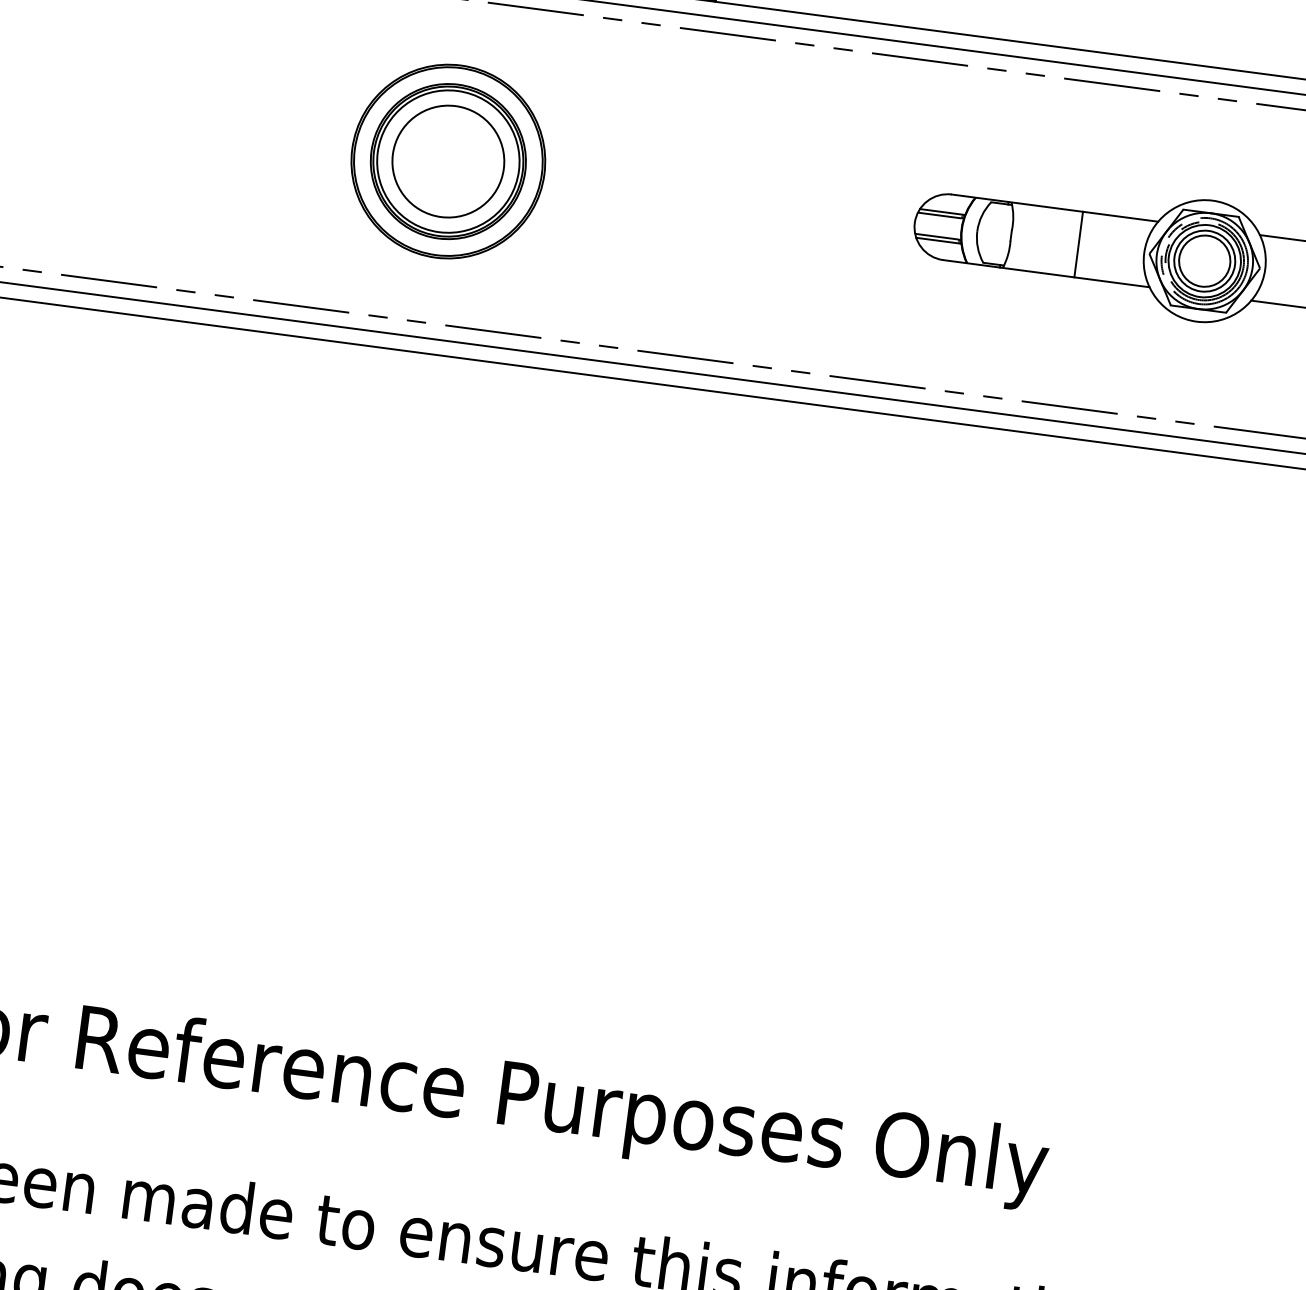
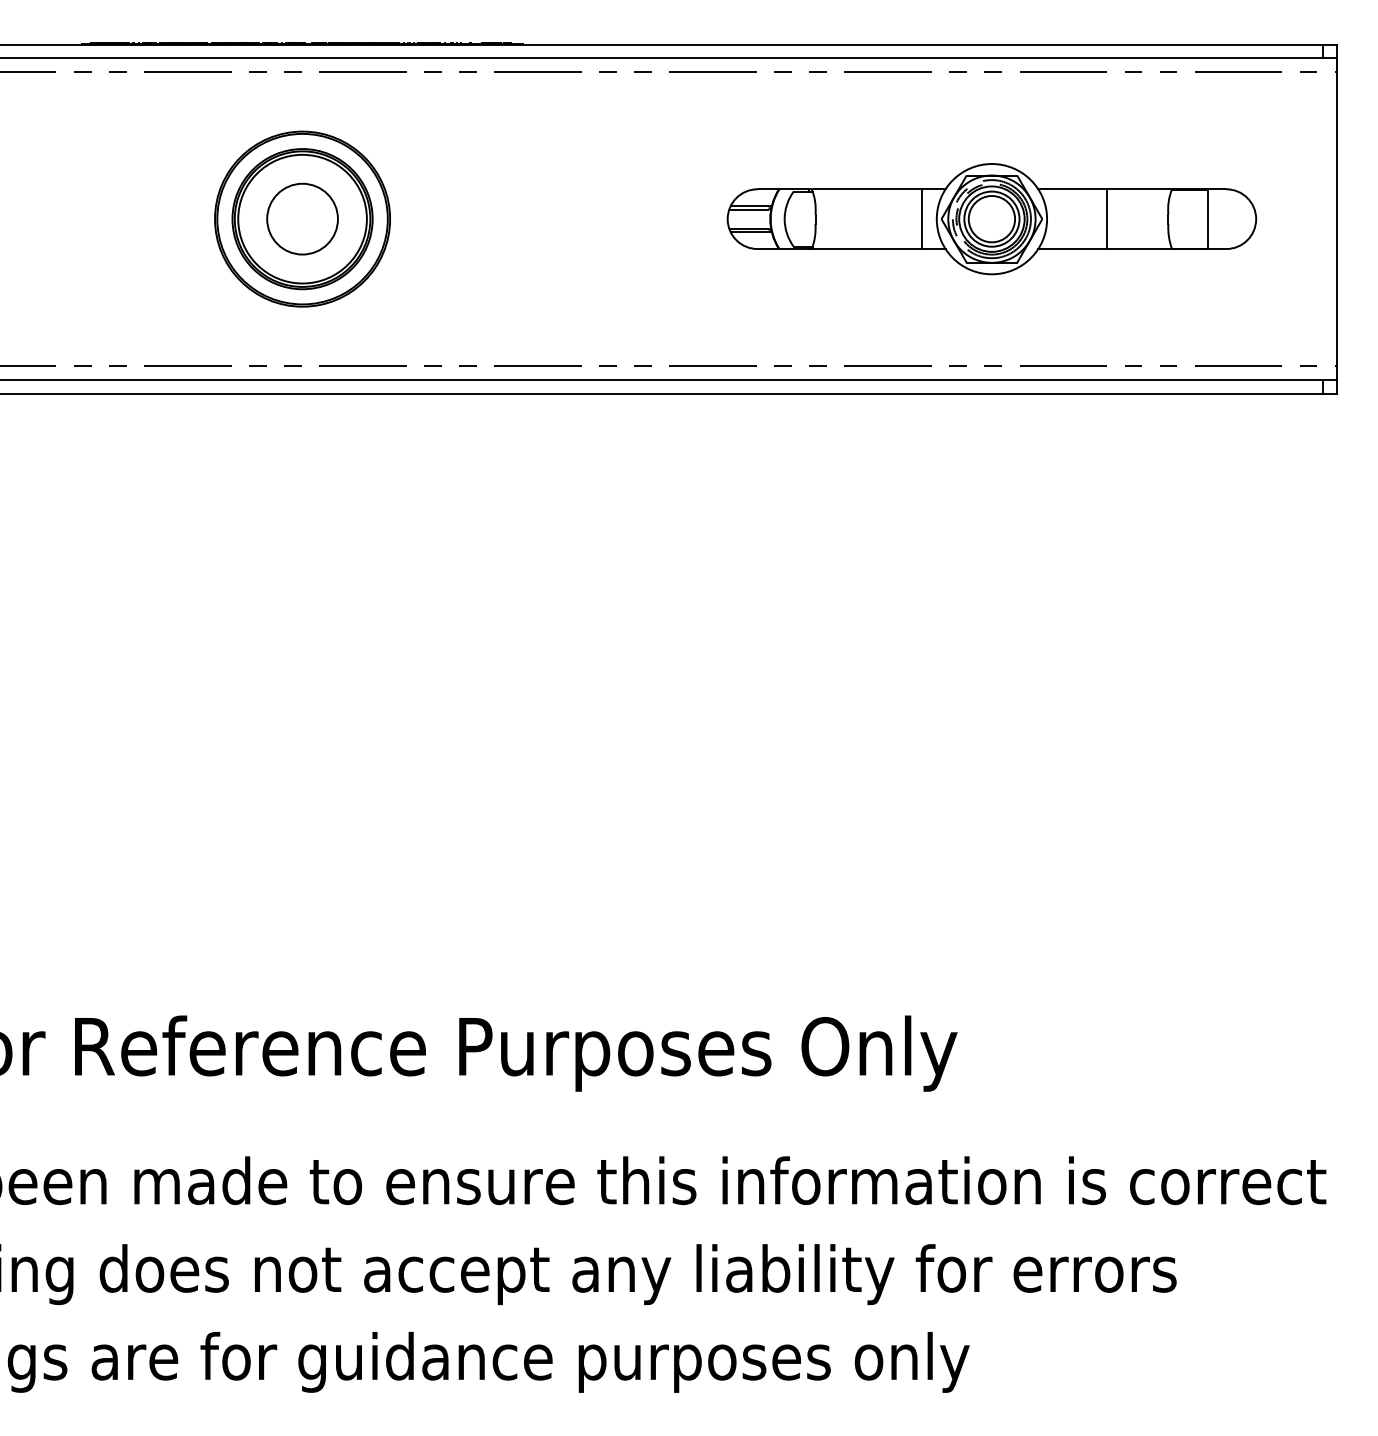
circle: (448, 160) -> (302, 218), size x0.7
line: (1079, 245) -> (922, 219), moved

